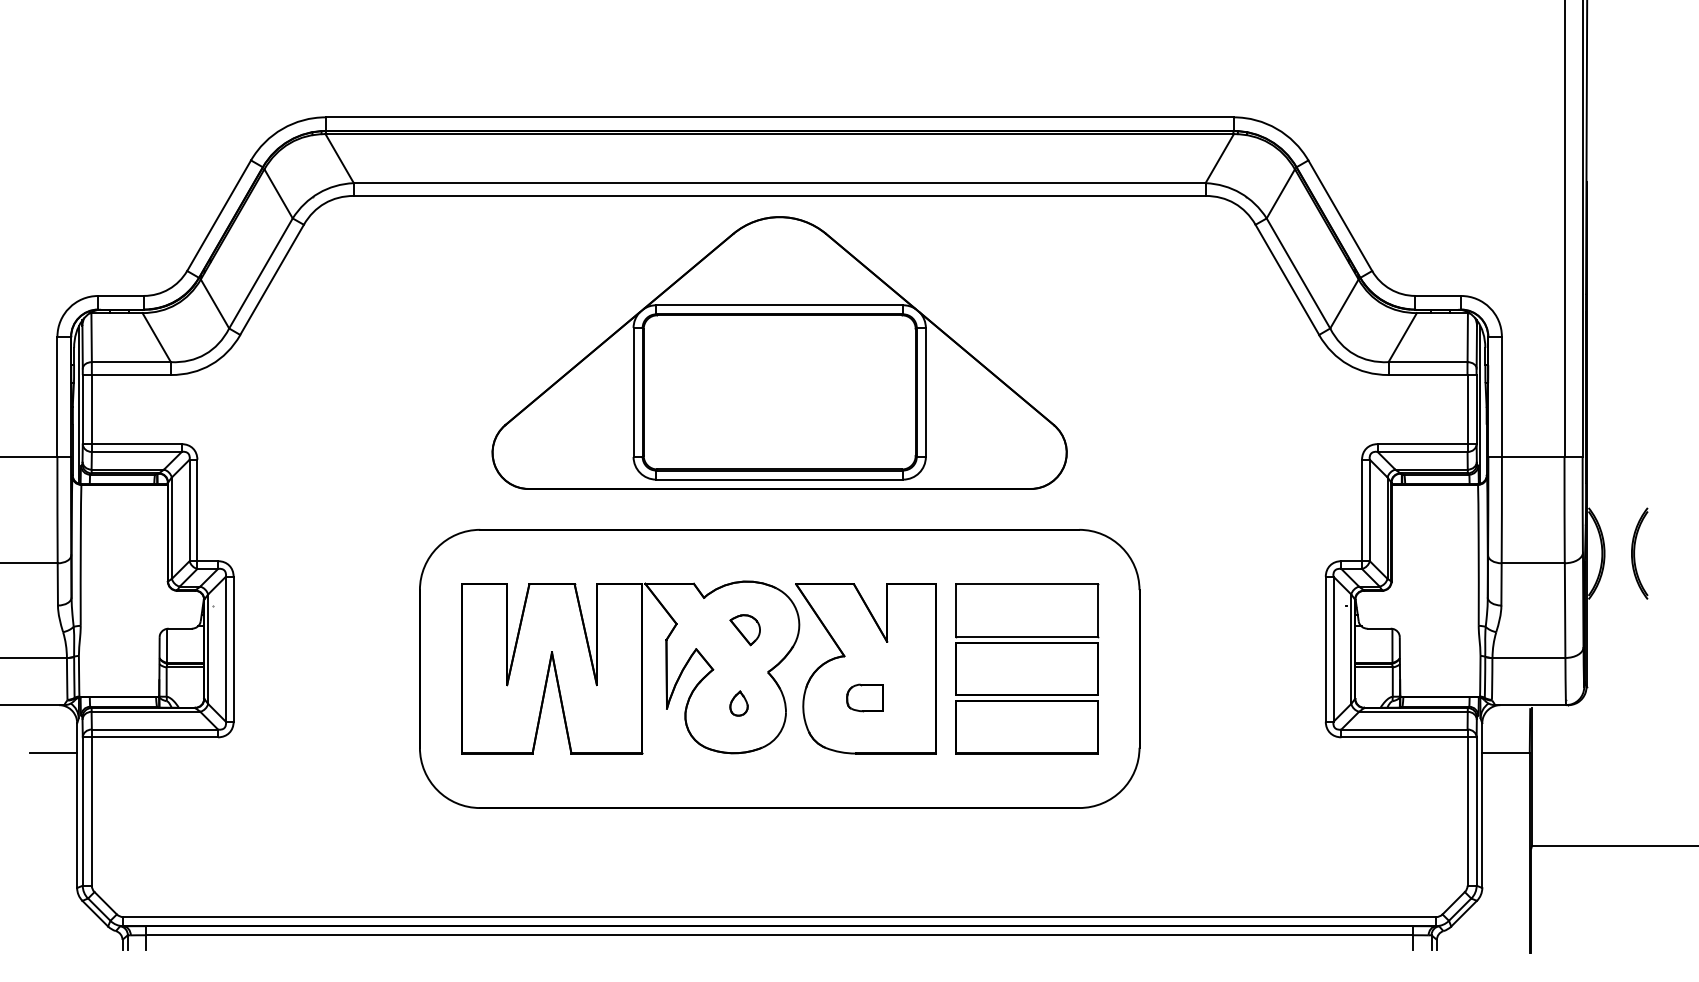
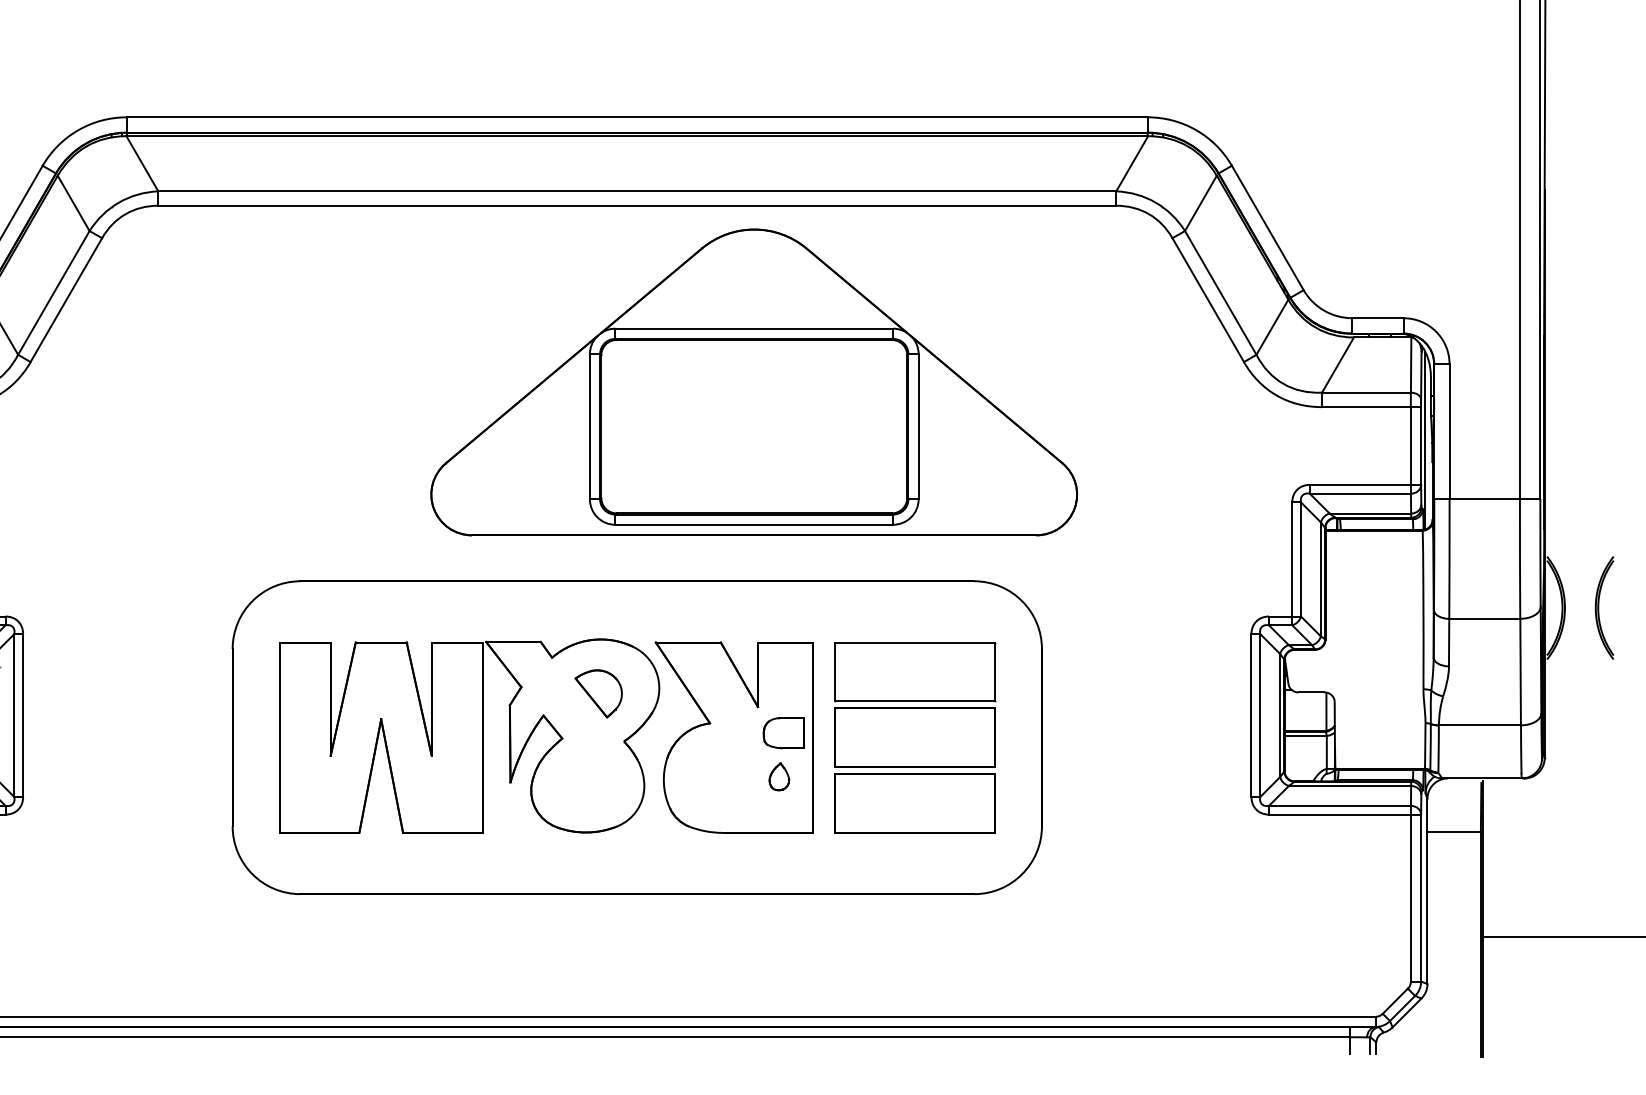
part: (779, 352) -> (754, 381), moved
part: (744, 630) -> (597, 694), size x1.4
part: (864, 697) -> (783, 732), moved
part: (738, 703) -> (778, 776), moved

